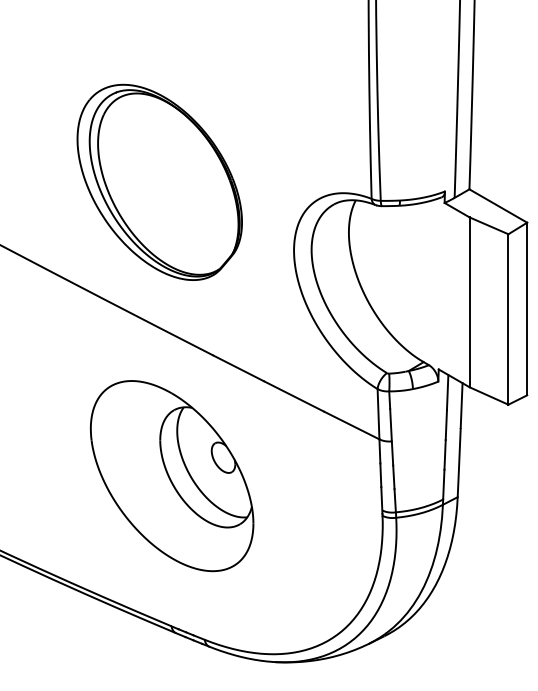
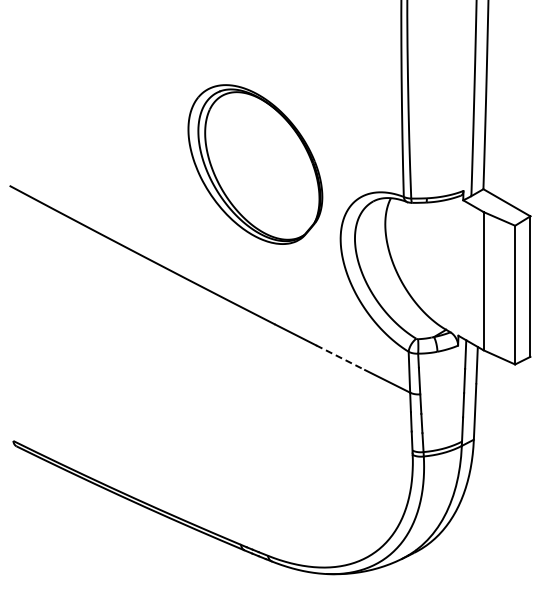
part: (159, 182) -> (255, 164), moved
line: (295, 396) -> (341, 357), solid -> dashed
part: (172, 476) -> (241, 422), removed

